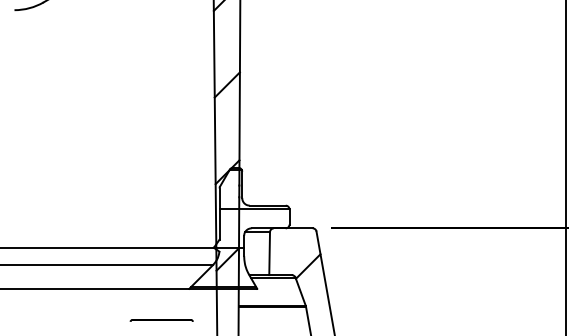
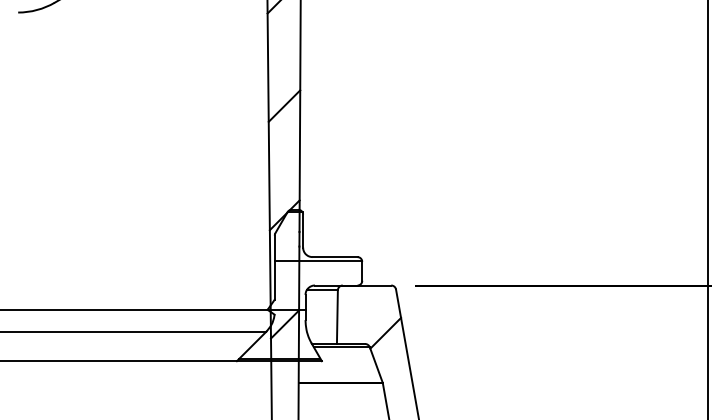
line: (161, 320) -> (202, 400), removed

